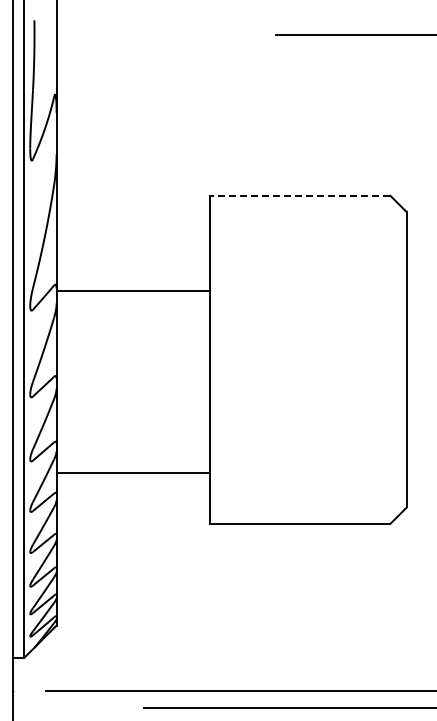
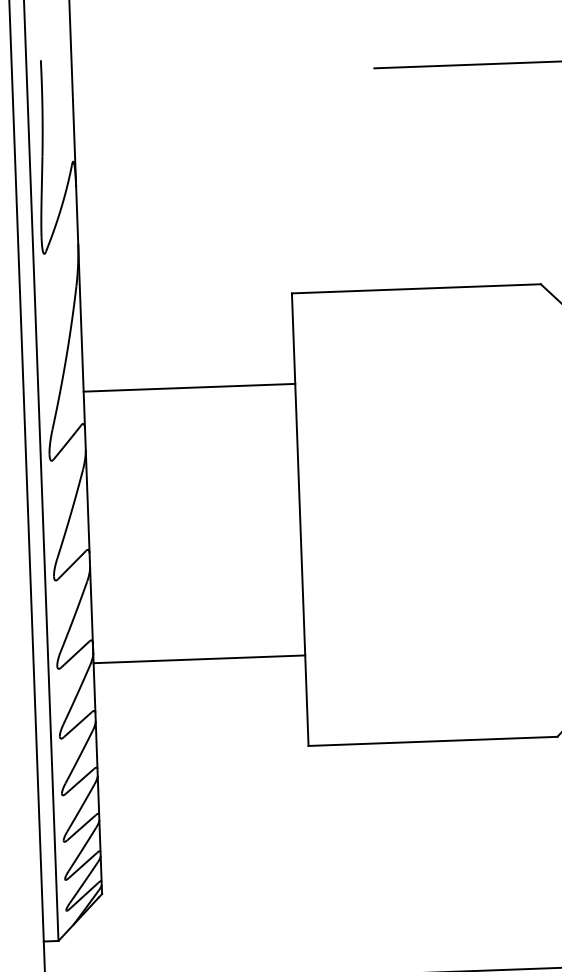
line: (299, 195) -> (415, 288), dashed -> solid
line: (132, 291) -> (188, 387), moved
line: (132, 473) -> (198, 659), moved

